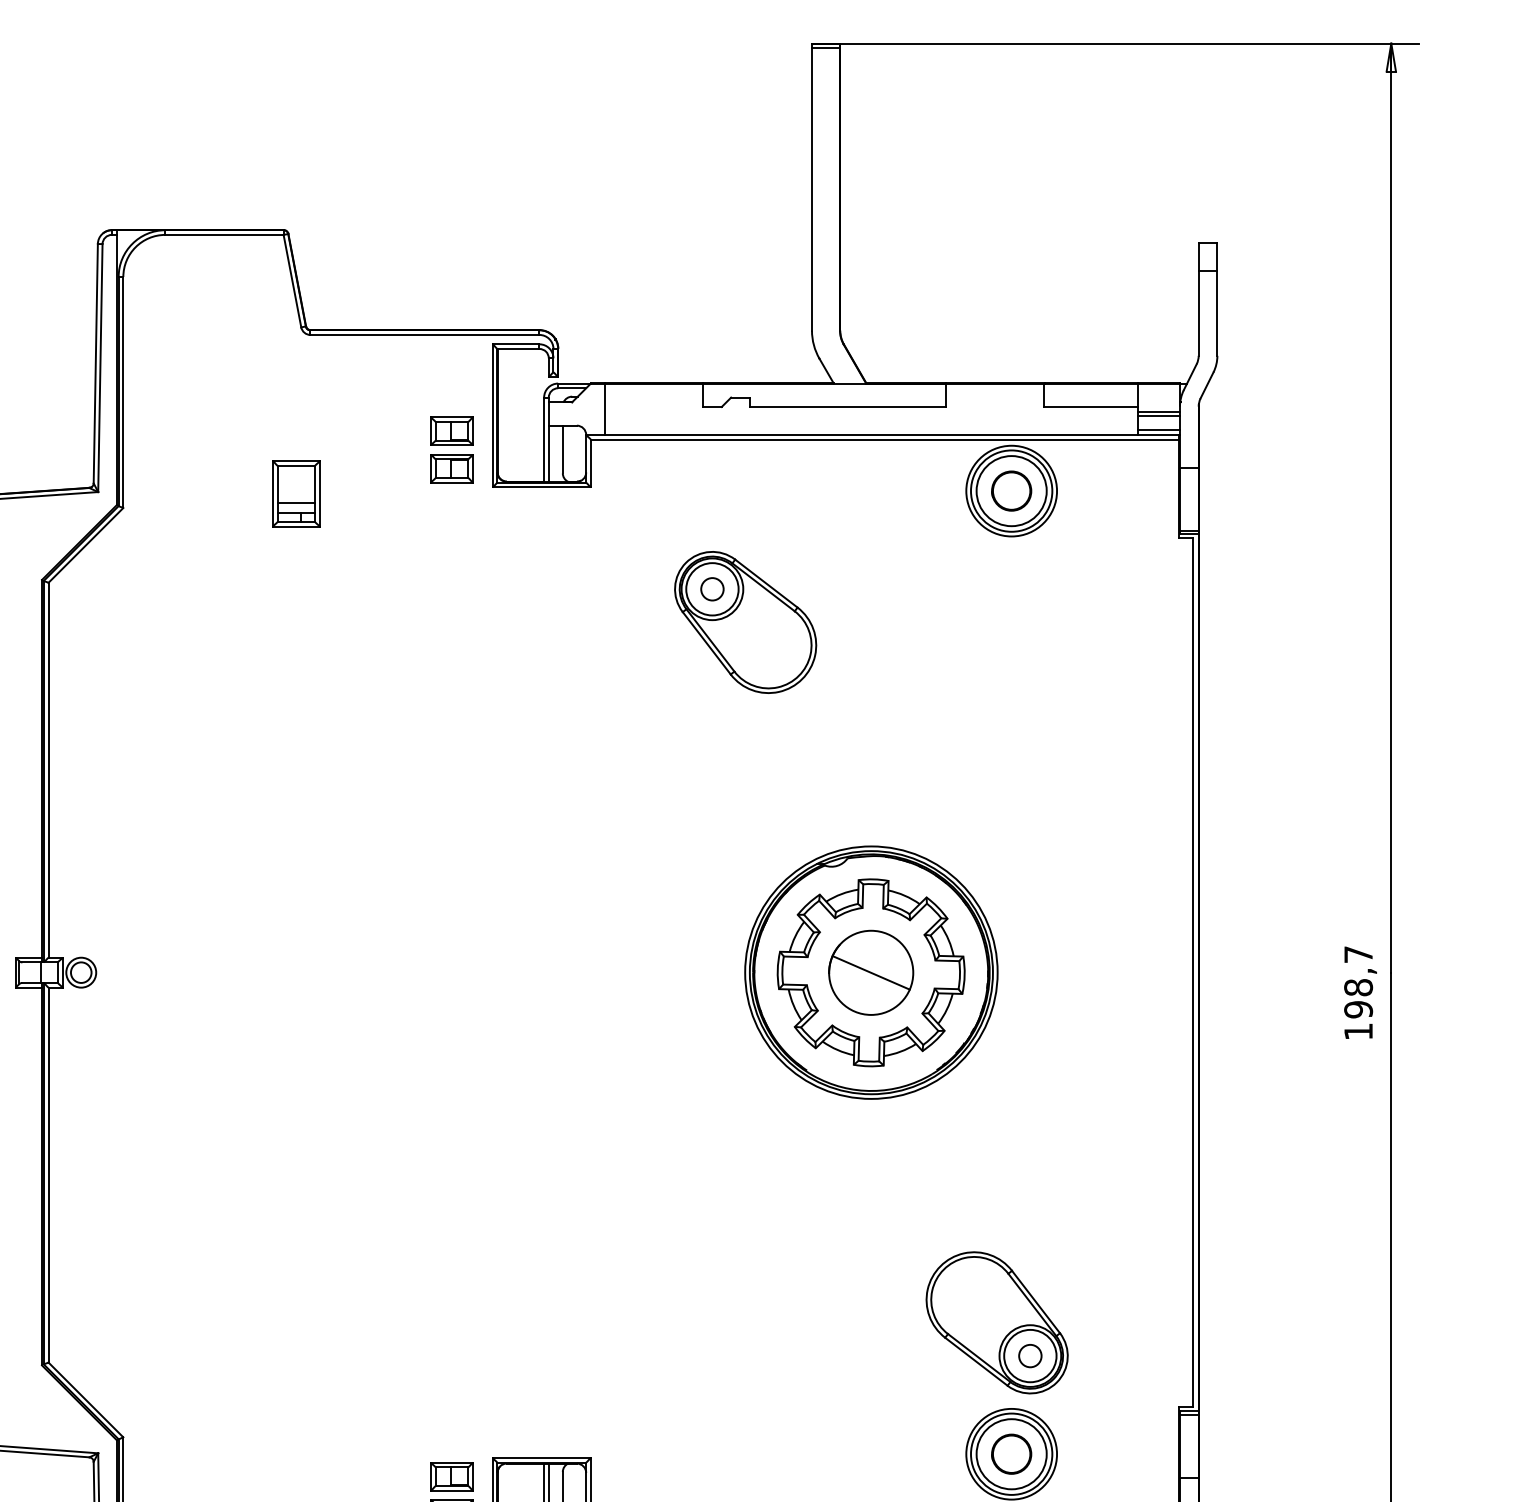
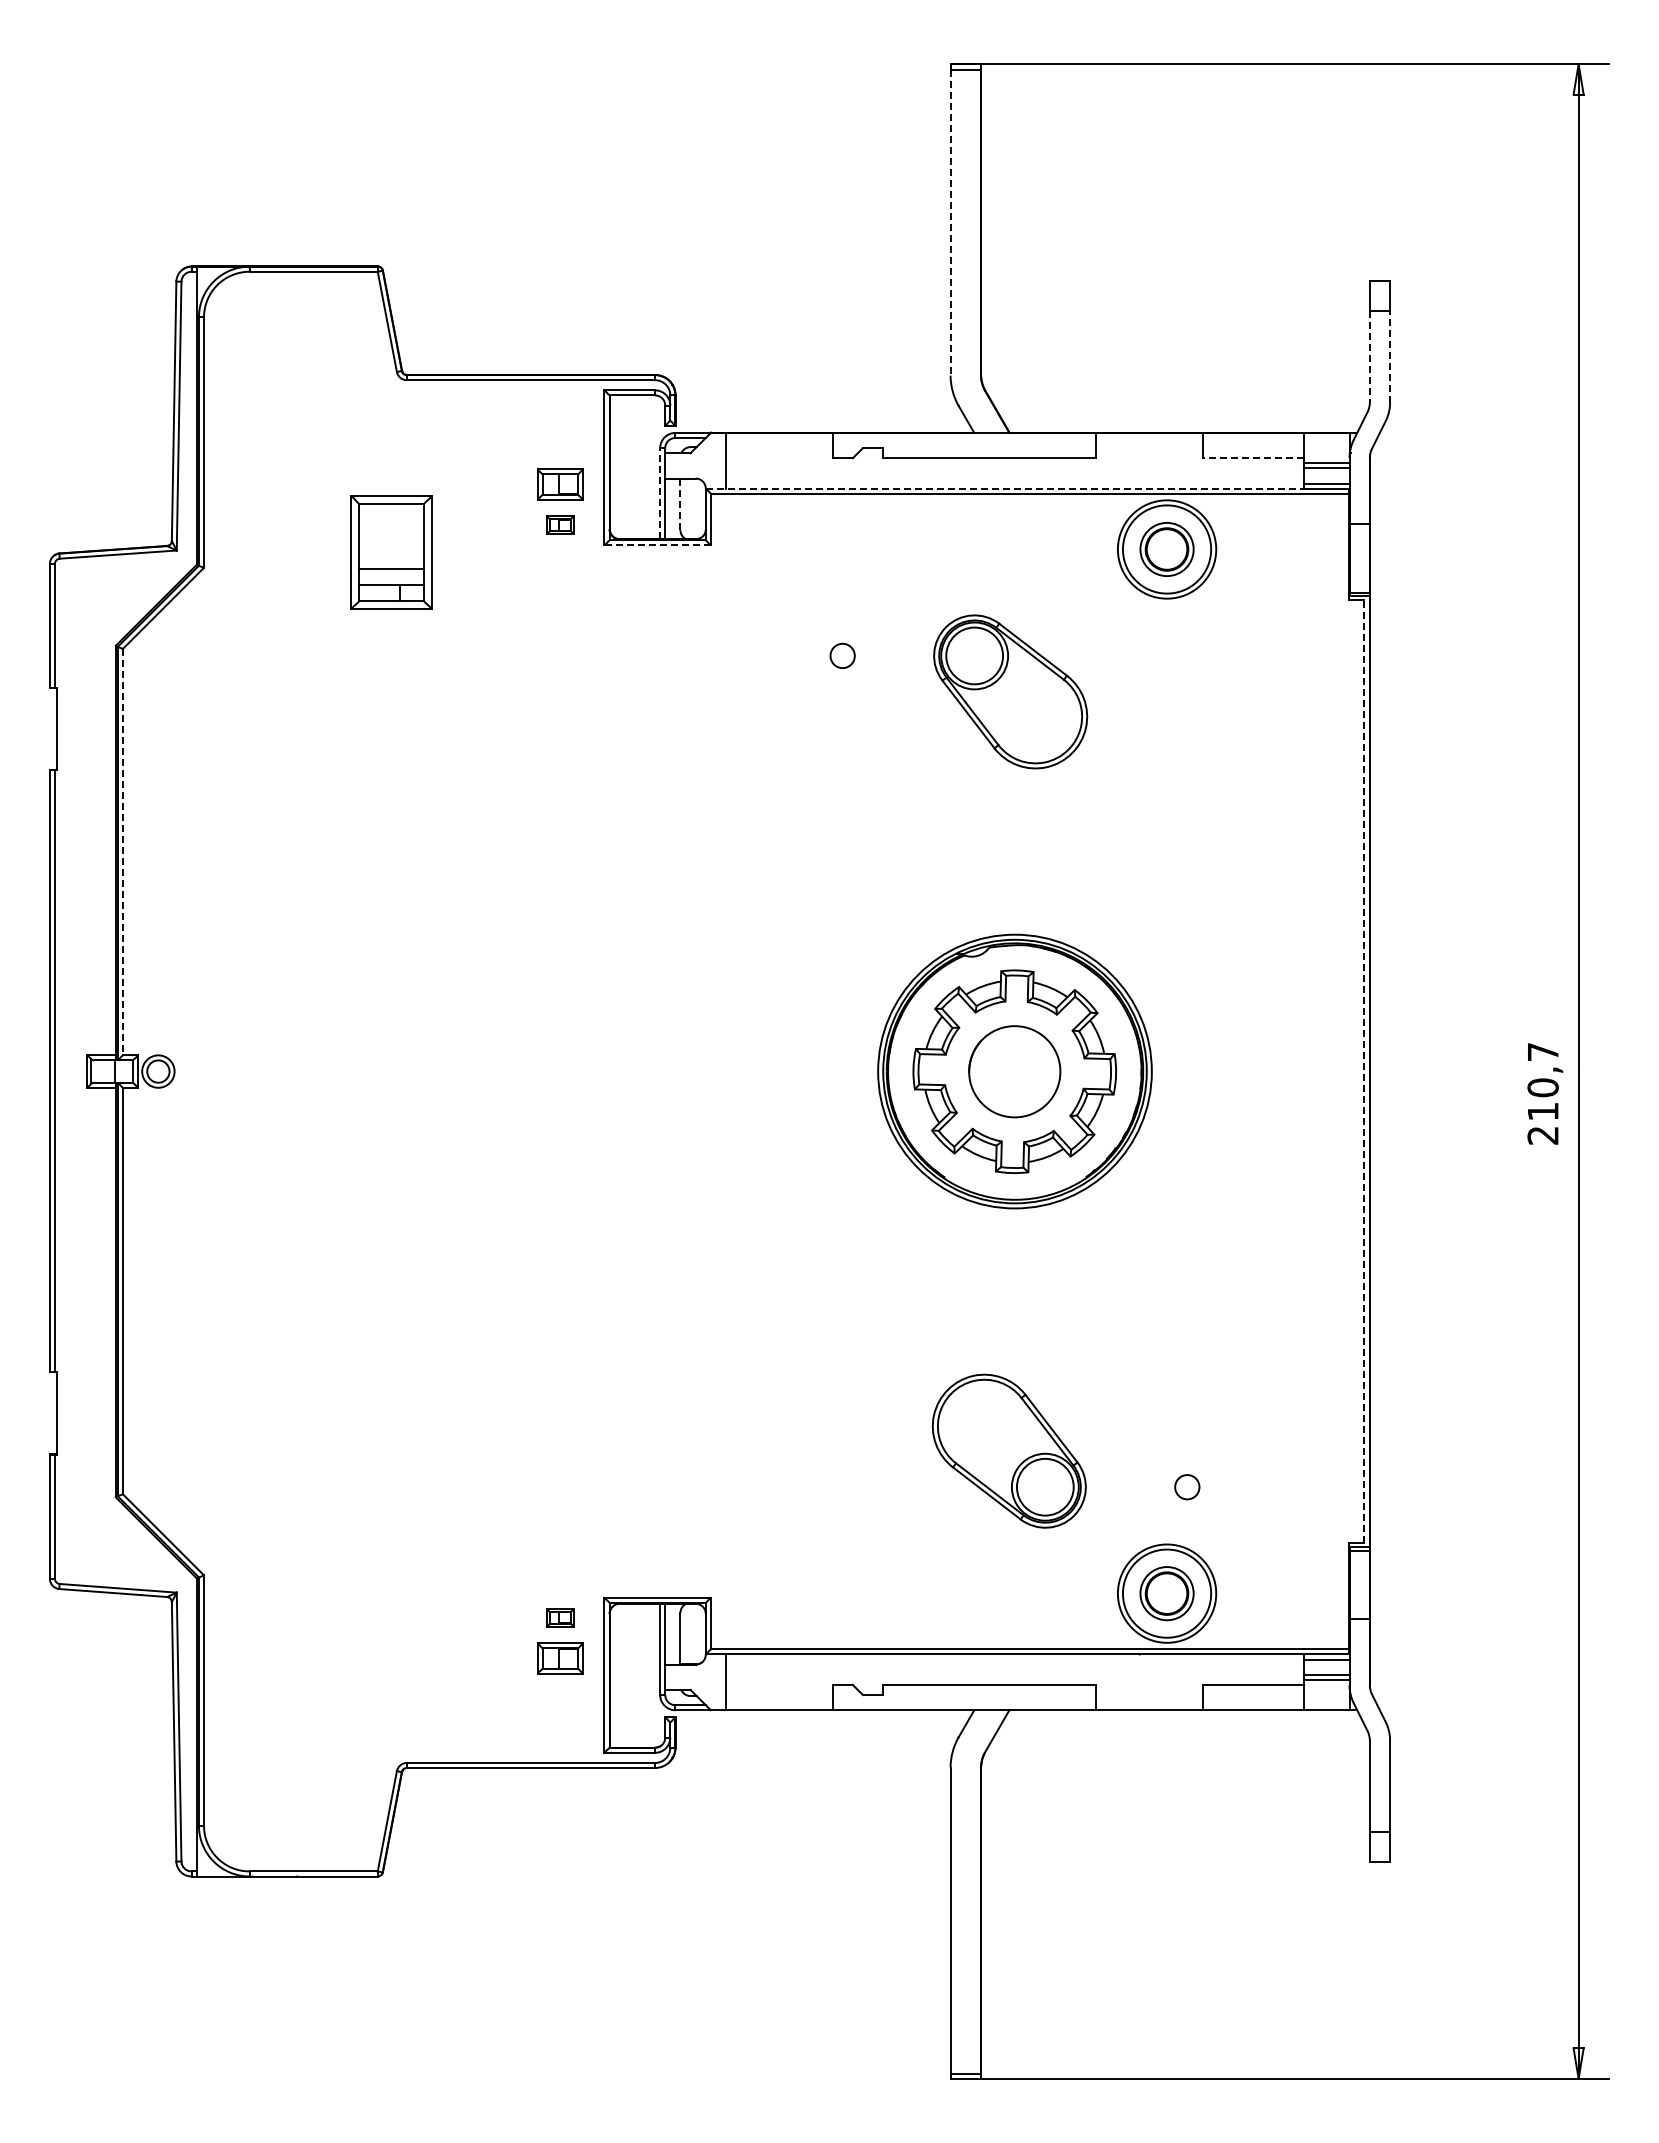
line: (811, 190) -> (950, 223), solid -> dashed
line: (1198, 314) -> (1369, 357), solid -> dashed
line: (1217, 314) -> (1390, 357), solid -> dashed
line: (1091, 407) -> (1253, 458), solid -> dashed
line: (862, 434) -> (1005, 488), solid -> dashed
line: (544, 439) -> (660, 493), solid -> dashed
line: (562, 449) -> (680, 504), solid -> dashed
part: (452, 468) -> (560, 524), size x0.6
line: (541, 487) -> (657, 545), solid -> dashed
circle: (1012, 491) -> (1167, 549), size x0.7
part: (296, 493) -> (391, 552), size x1.6
part: (745, 622) -> (1010, 691), moved
line: (48, 770) -> (122, 852), solid -> dashed
line: (870, 972) -> (1014, 1071), removed
line: (1192, 972) -> (1363, 1071), solid -> dashed
text: (1357, 1009) -> (1542, 1111), 198,7 -> 210,7
part: (996, 1322) -> (1008, 1450), moved
circle: (1012, 1454) -> (1167, 1593), size x0.7
part: (452, 1476) -> (560, 1617), size x0.6

